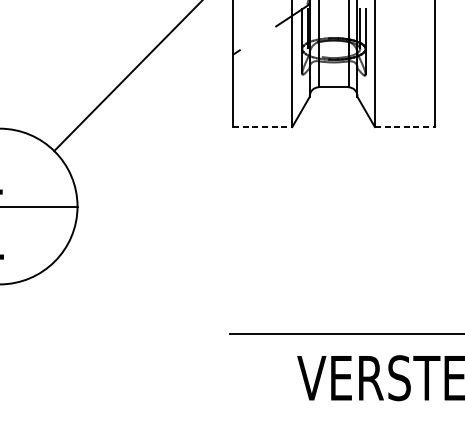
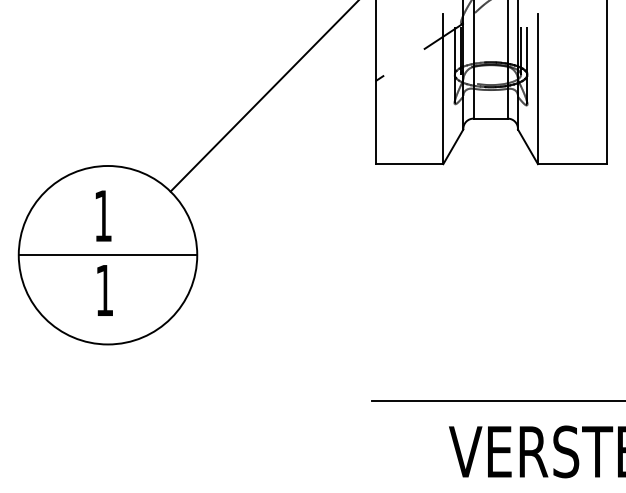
line: (262, 127) -> (409, 164), dashed -> solid
line: (405, 127) -> (572, 164), dashed -> solid

